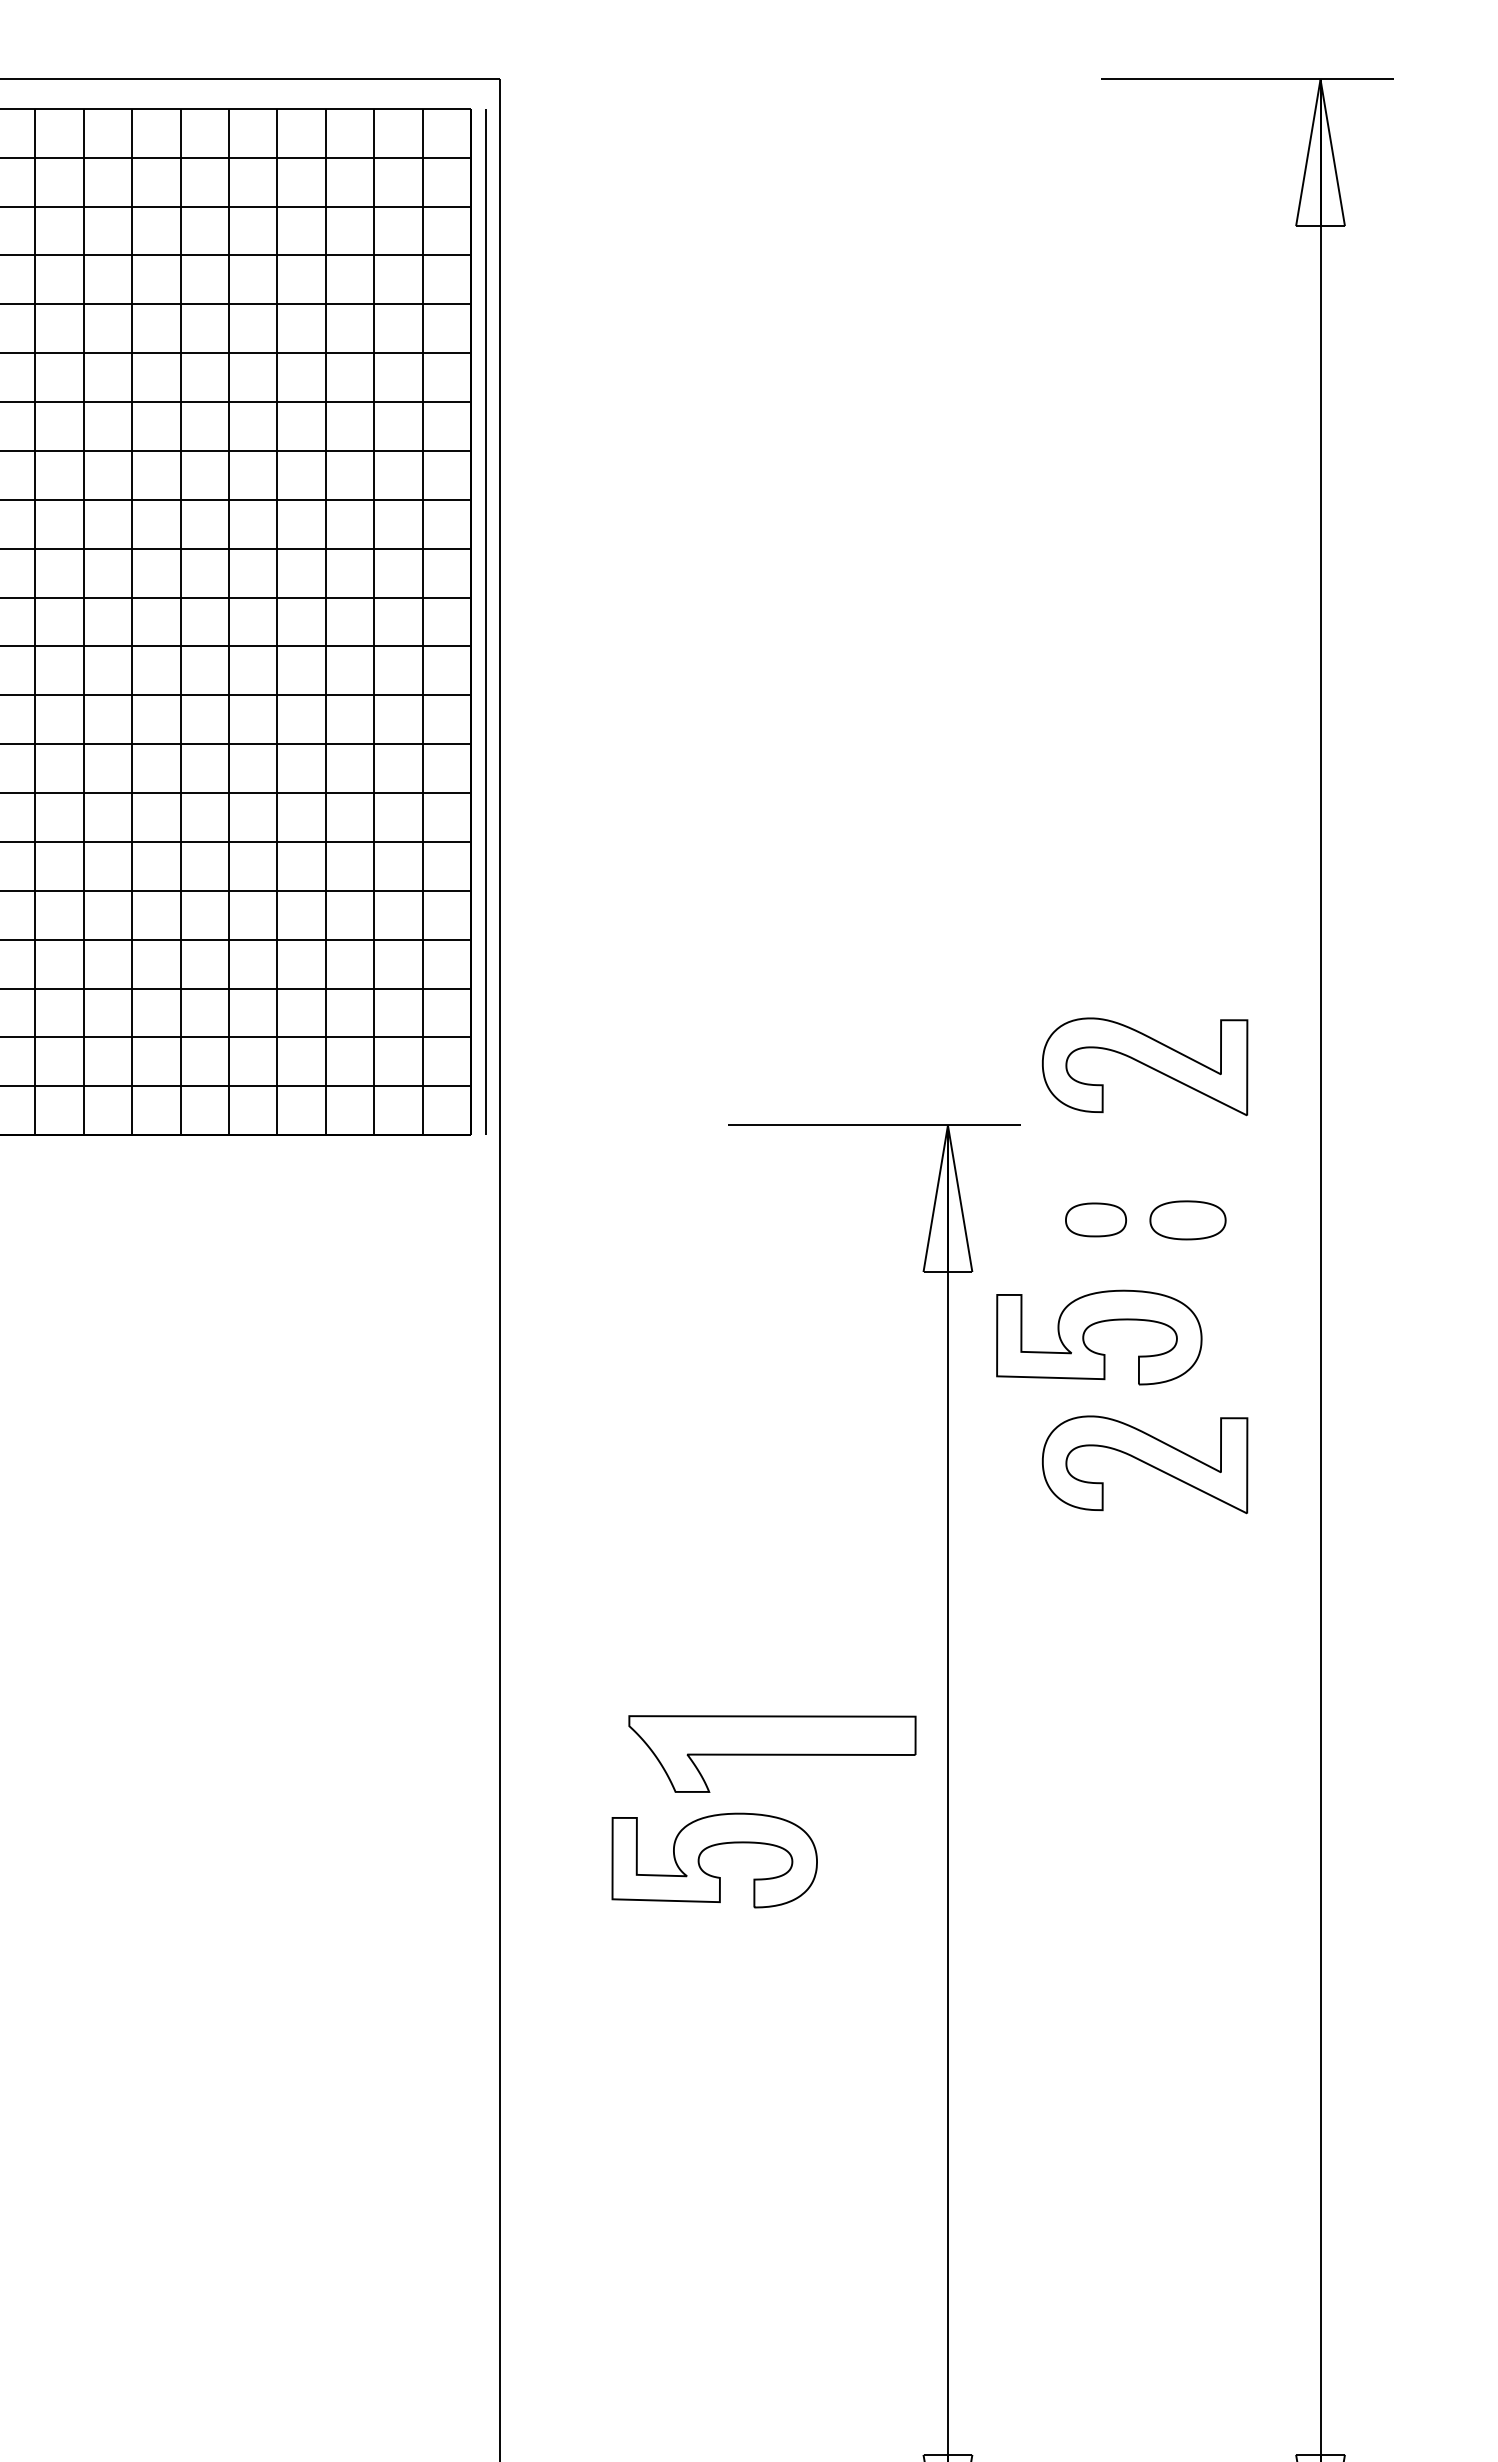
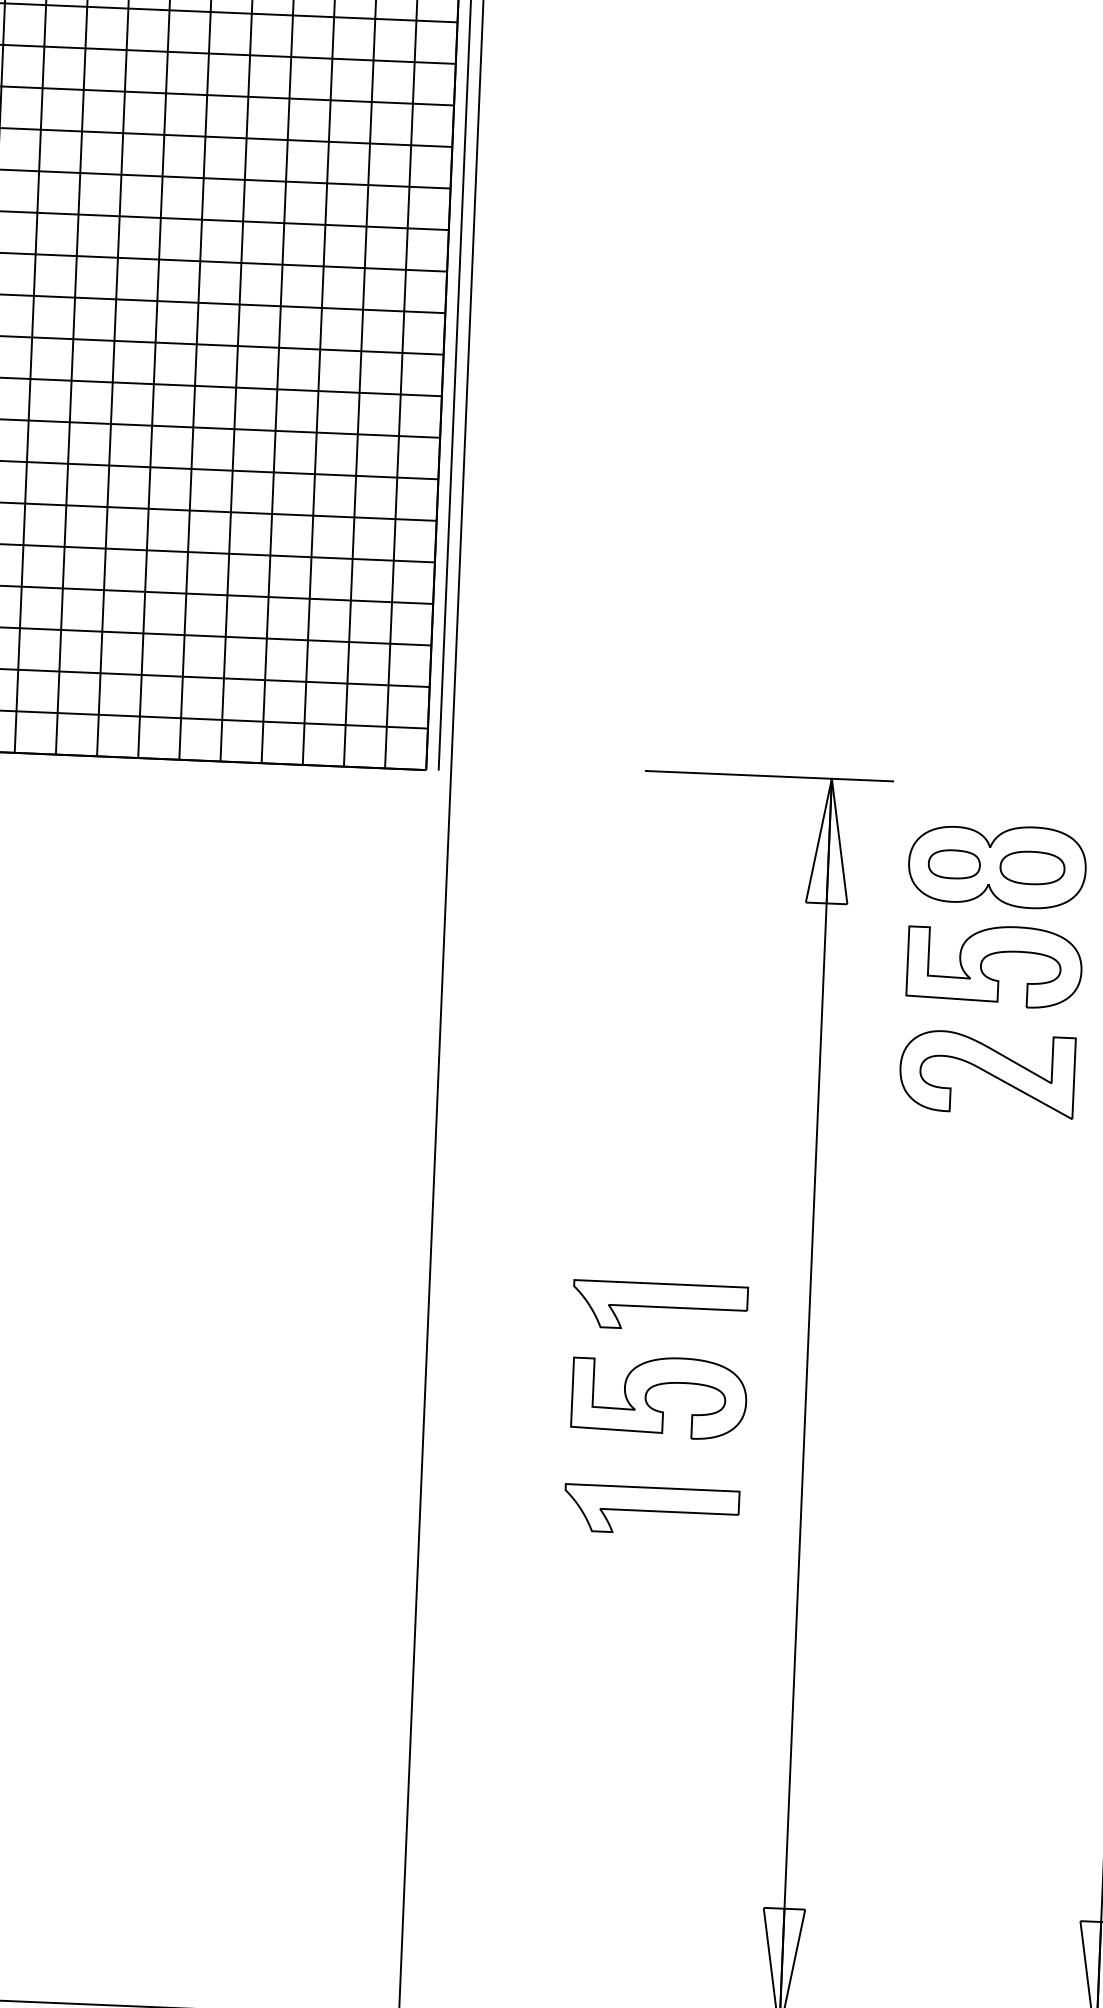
part: (1145, 1066) -> (1001, 735), removed
part: (1146, 1219) -> (997, 865), added
part: (1093, 1325) -> (990, 955), moved
part: (772, 1753) -> (660, 1306), size x0.71
part: (708, 1848) -> (654, 1387), moved
part: (772, 1993) -> (651, 1510), added

